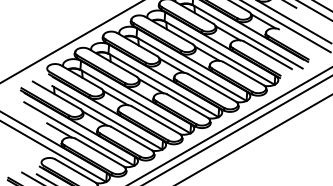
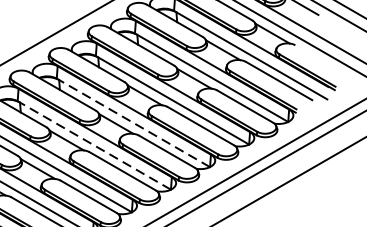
line: (163, 85) -> (133, 123), solid -> dashed
line: (135, 101) -> (94, 145), solid -> dashed

